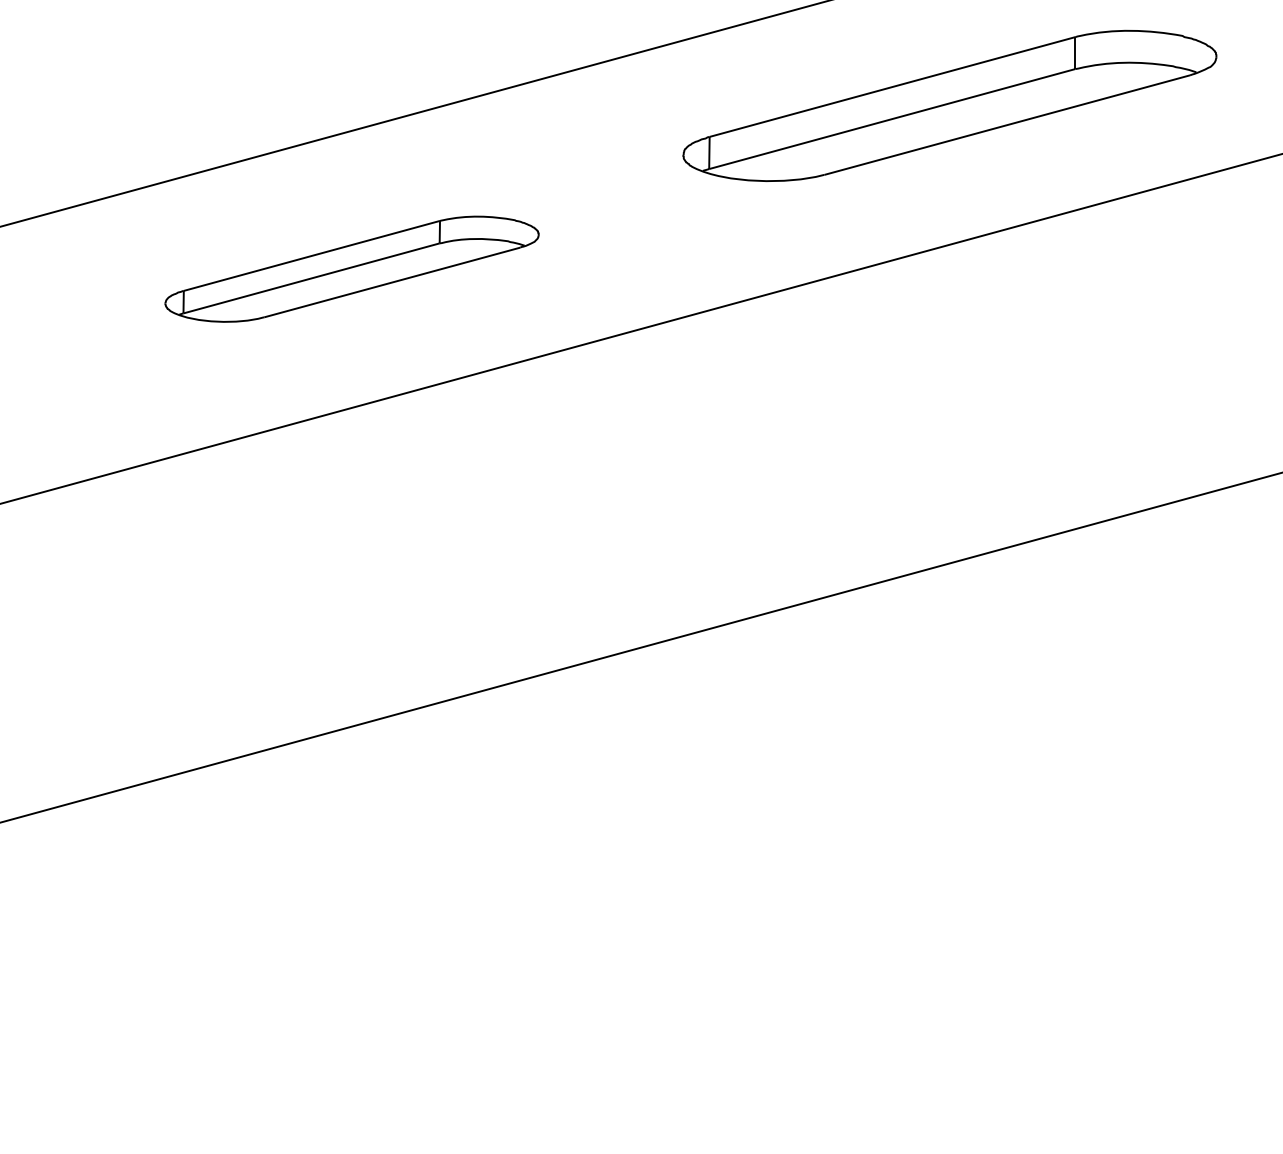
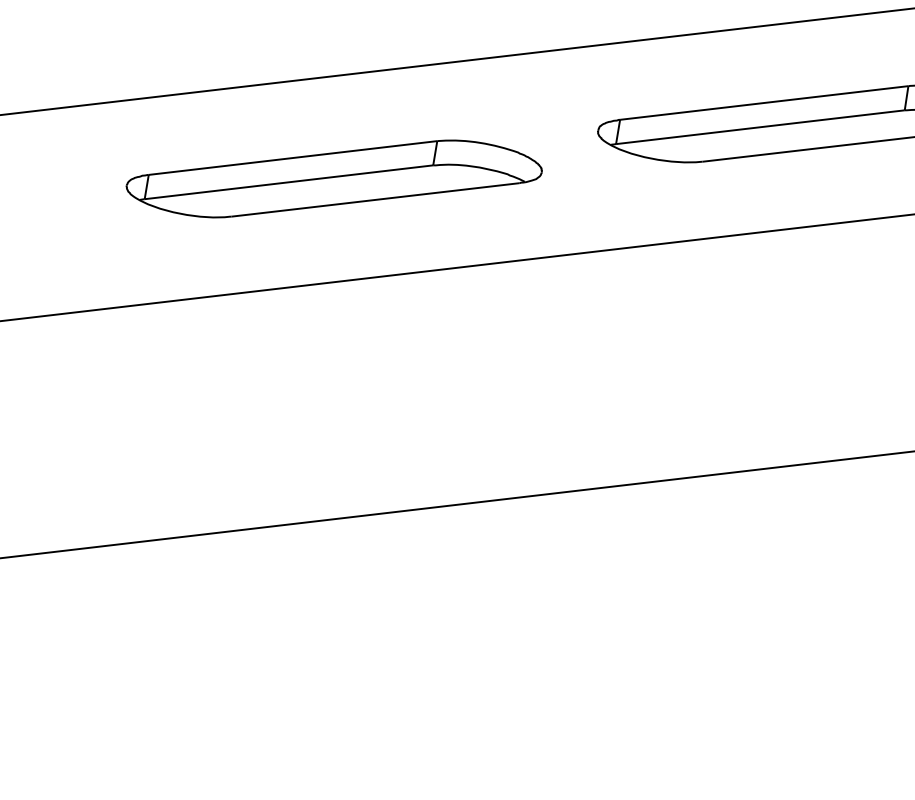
part: (351, 269) -> (333, 179), size x1.43

